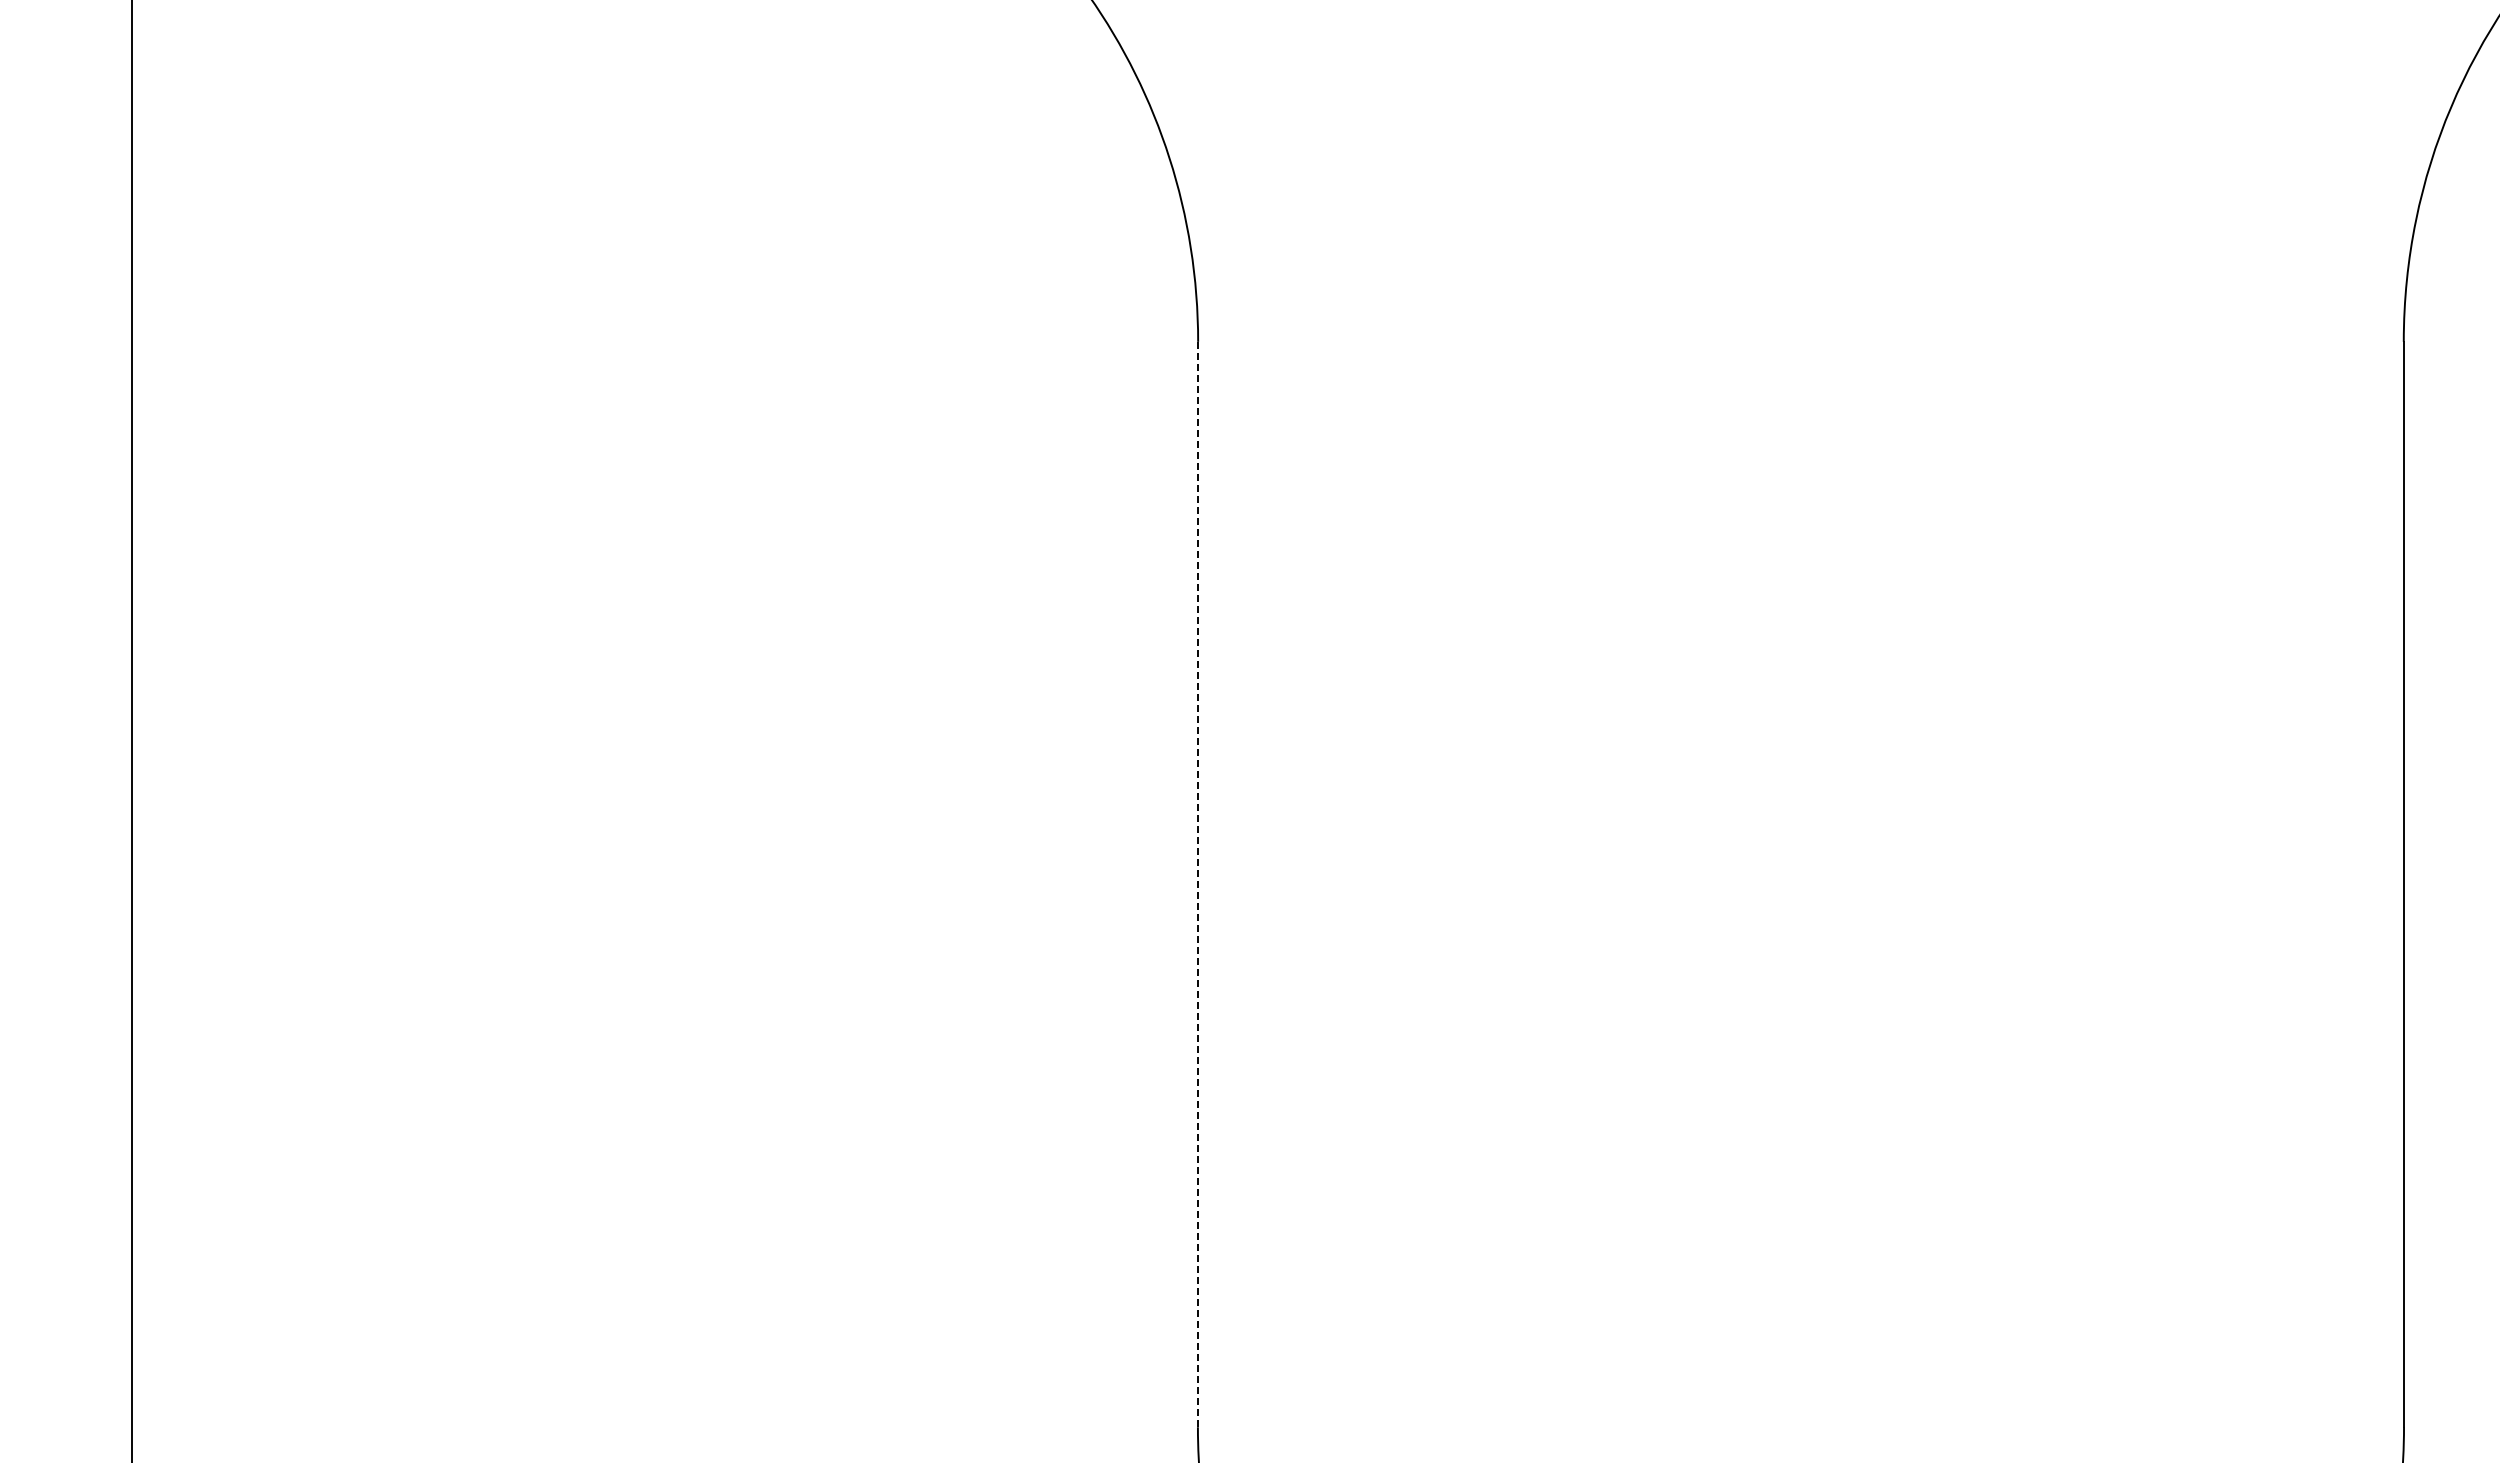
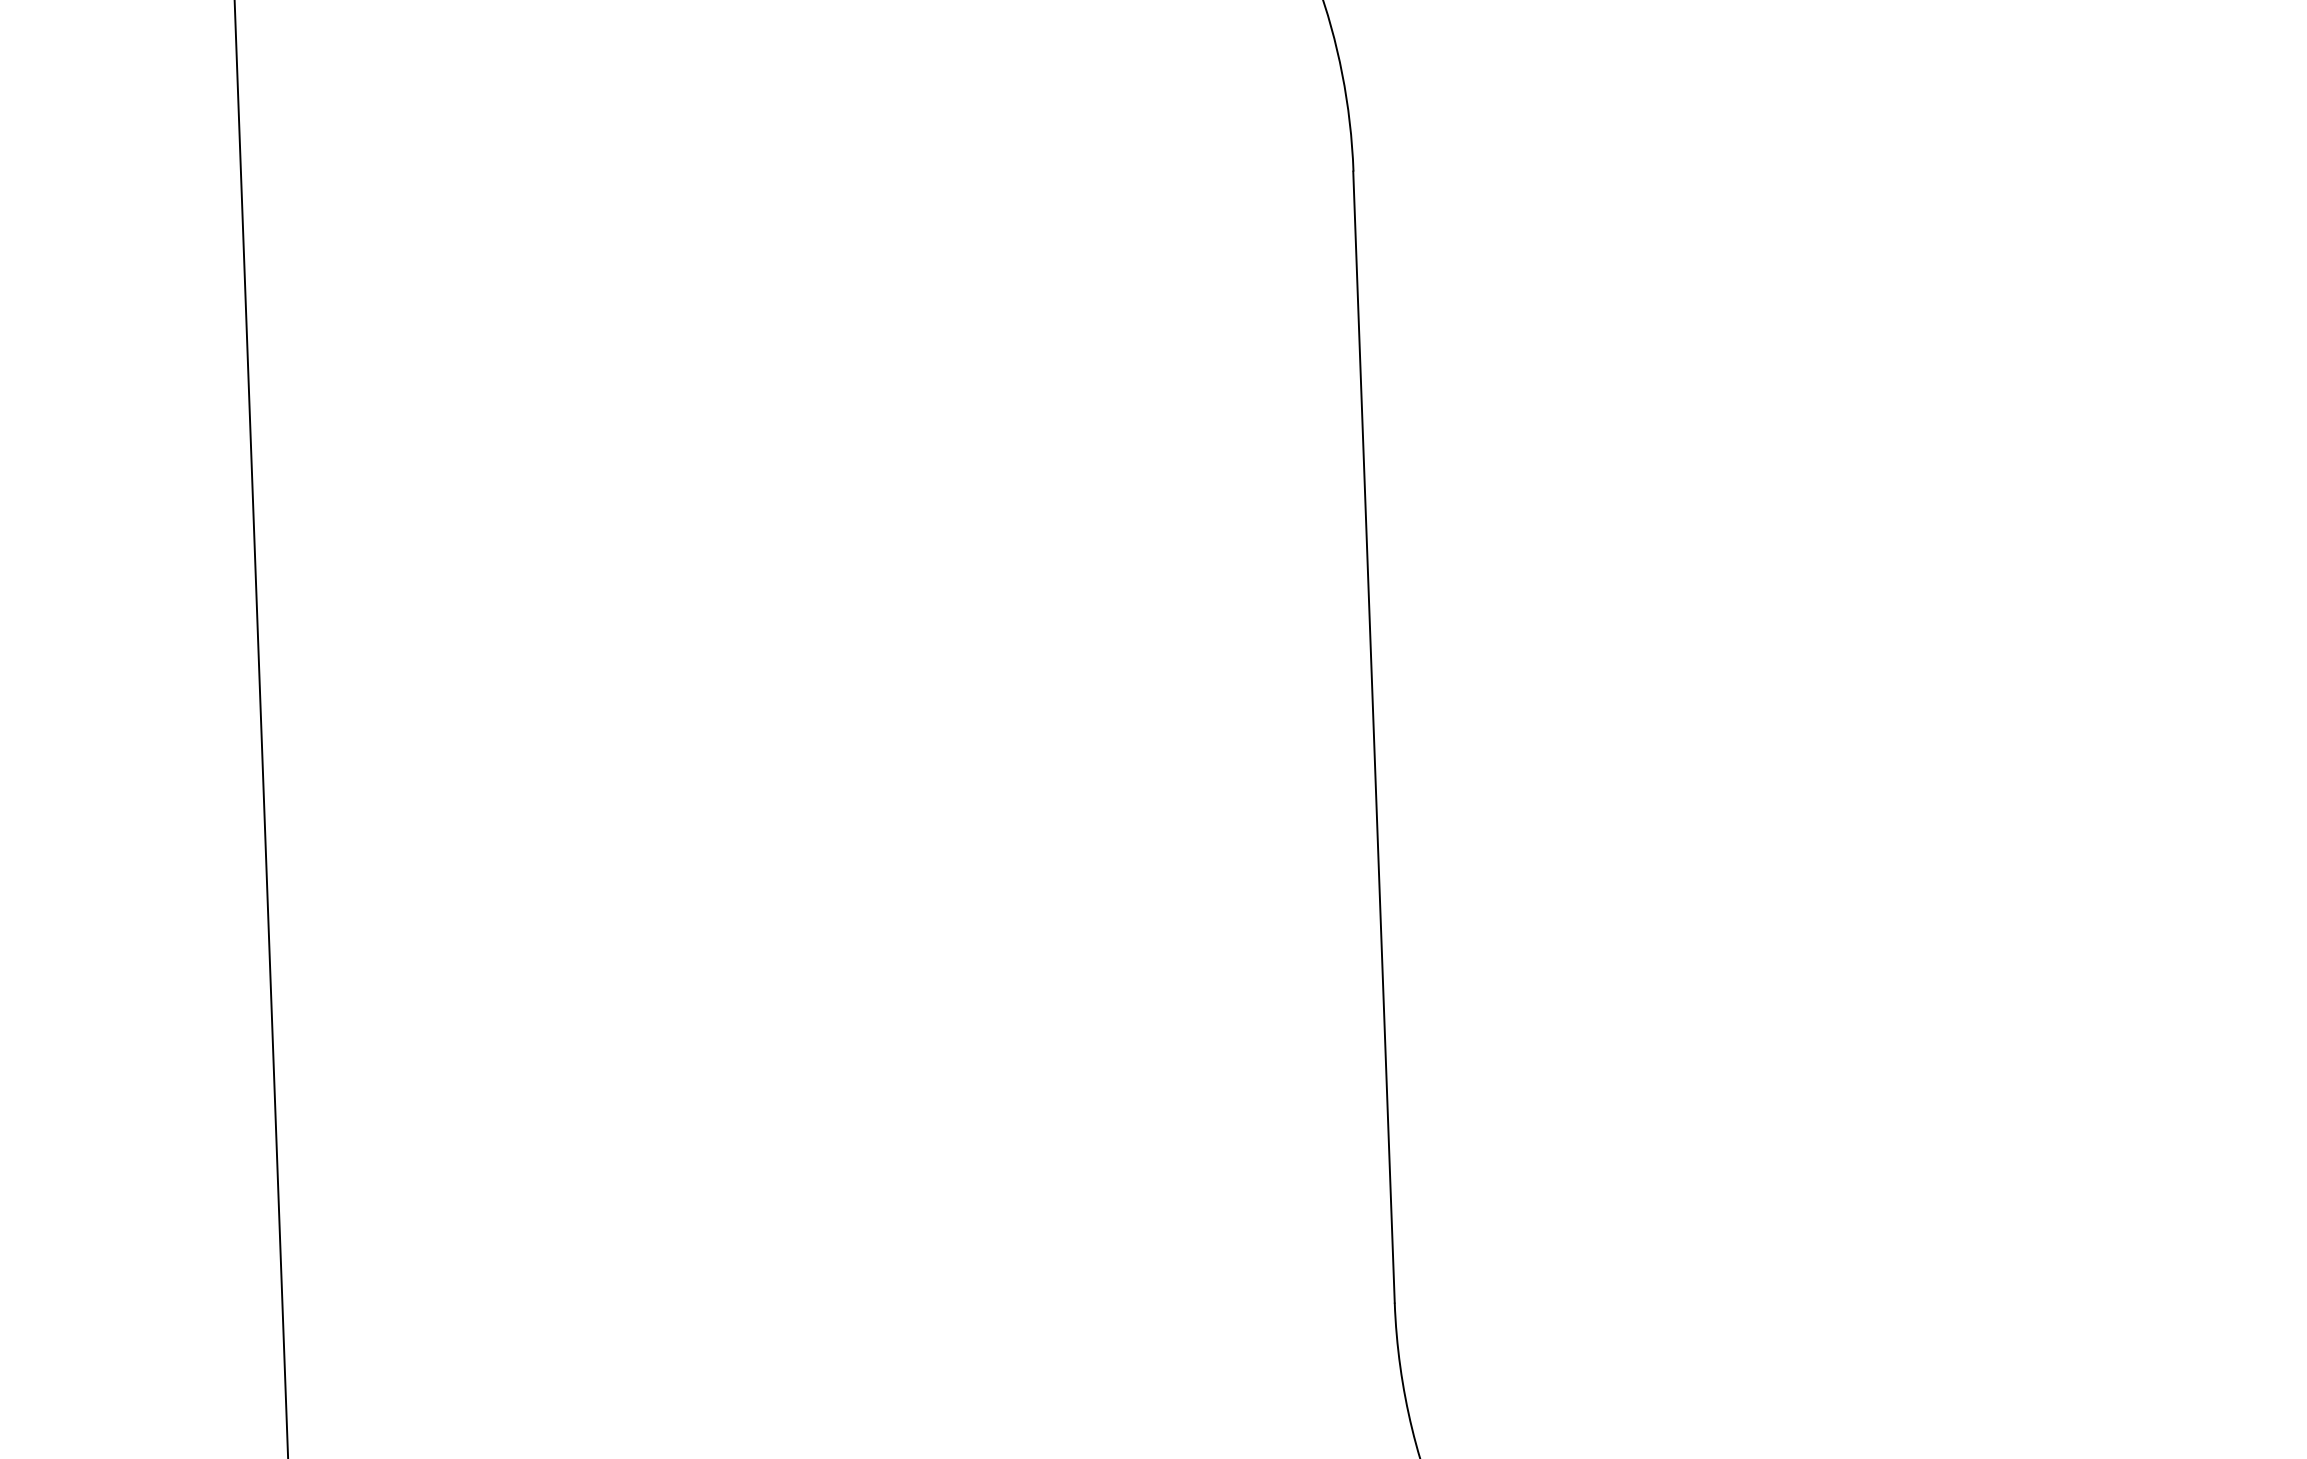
line: (1197, 884) -> (1373, 737), dashed -> solid

